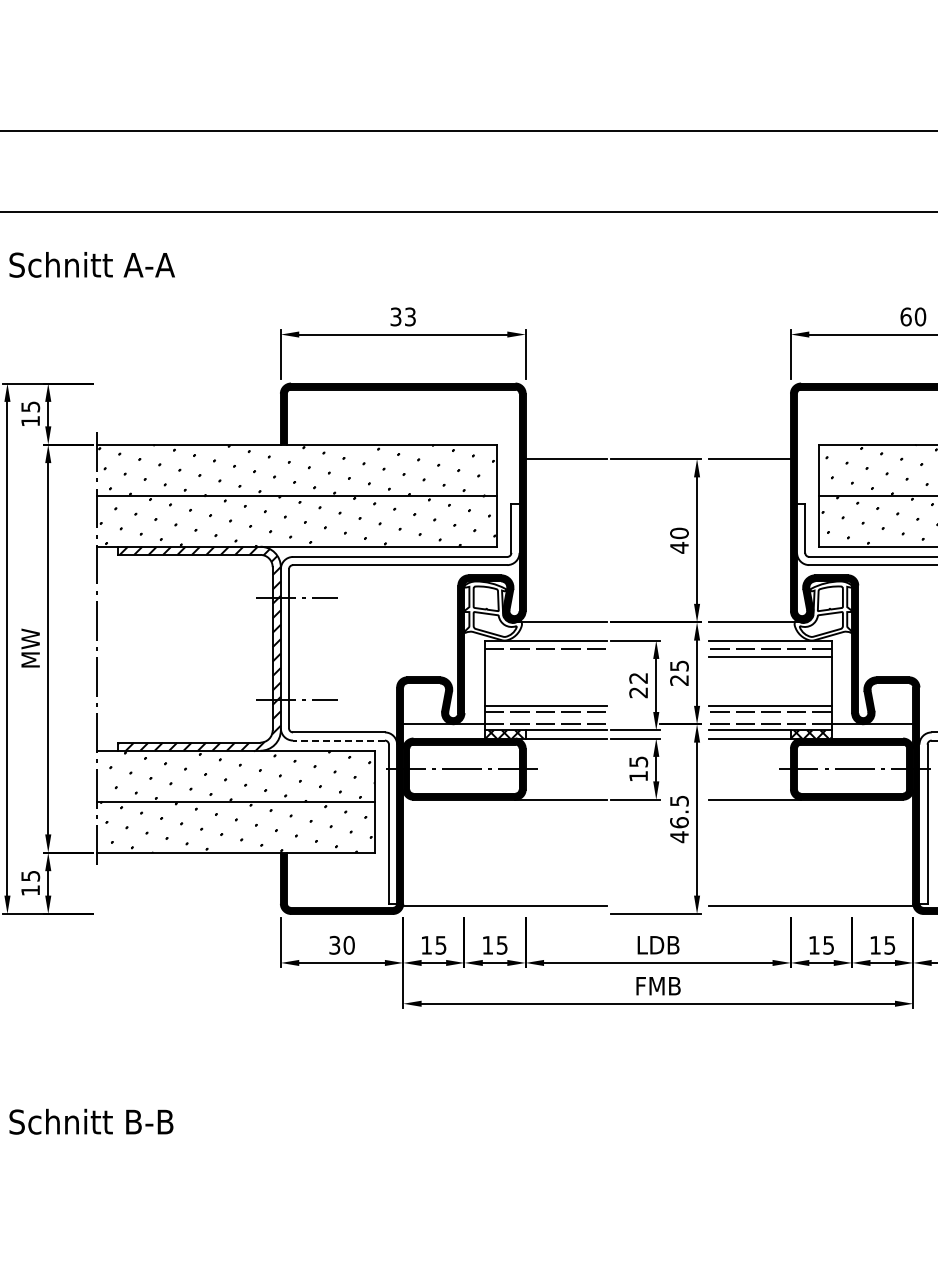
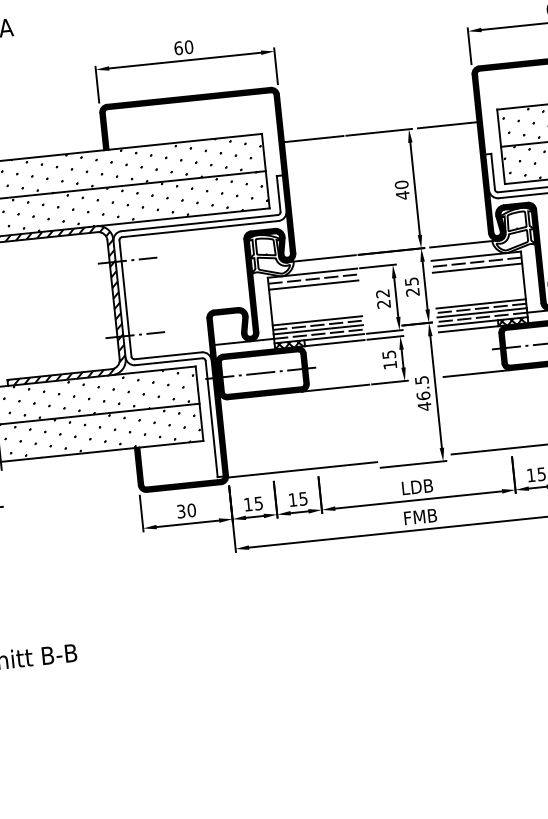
text: (403, 316) -> (183, 47), 33 -> 60
line: (545, 656) -> (313, 284), added
line: (545, 718) -> (317, 330), added
line: (770, 718) -> (482, 313), added
line: (339, 740) -> (169, 361), dashed -> solid

